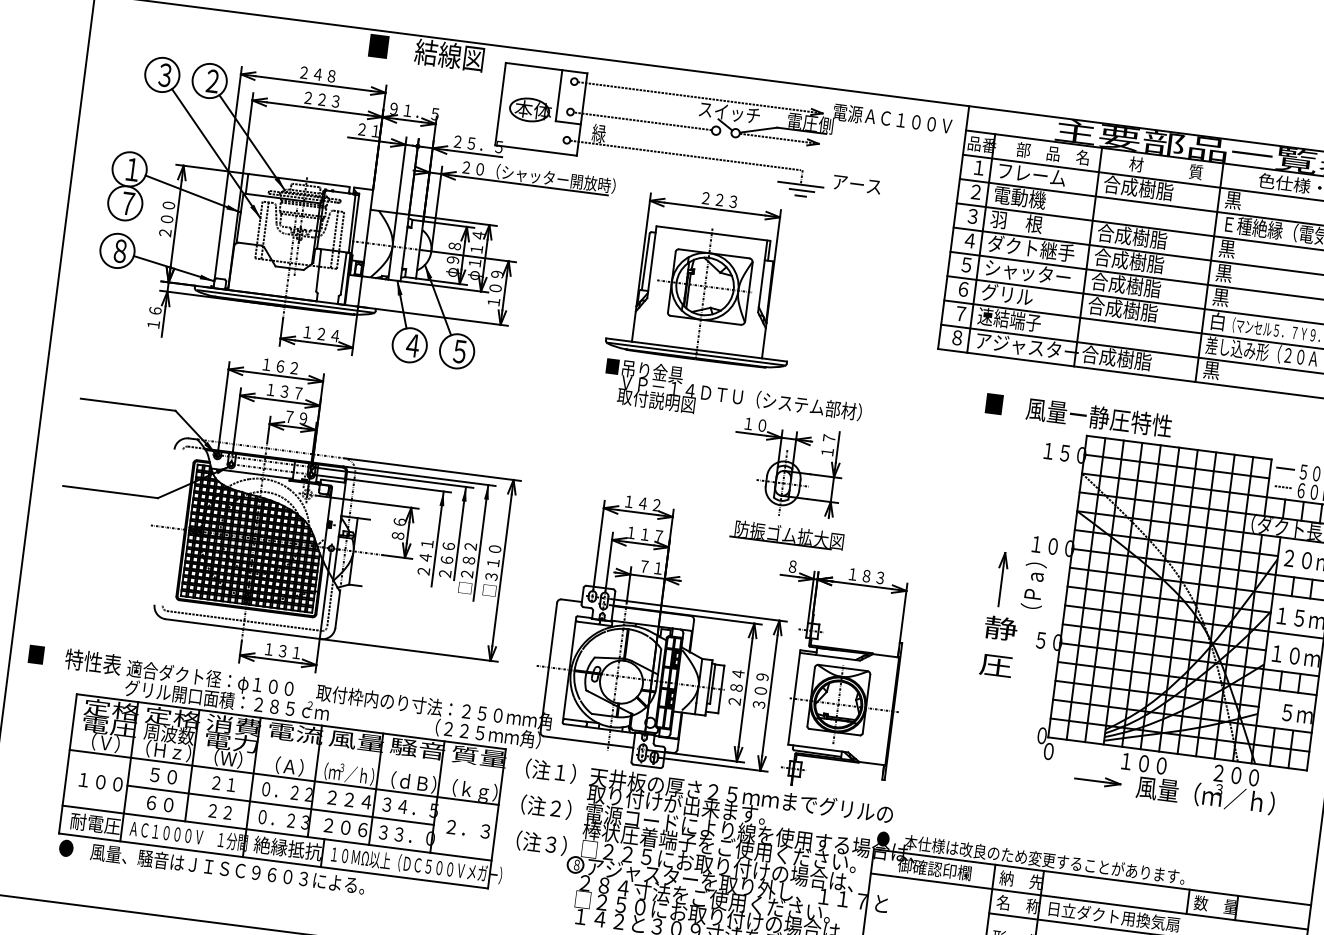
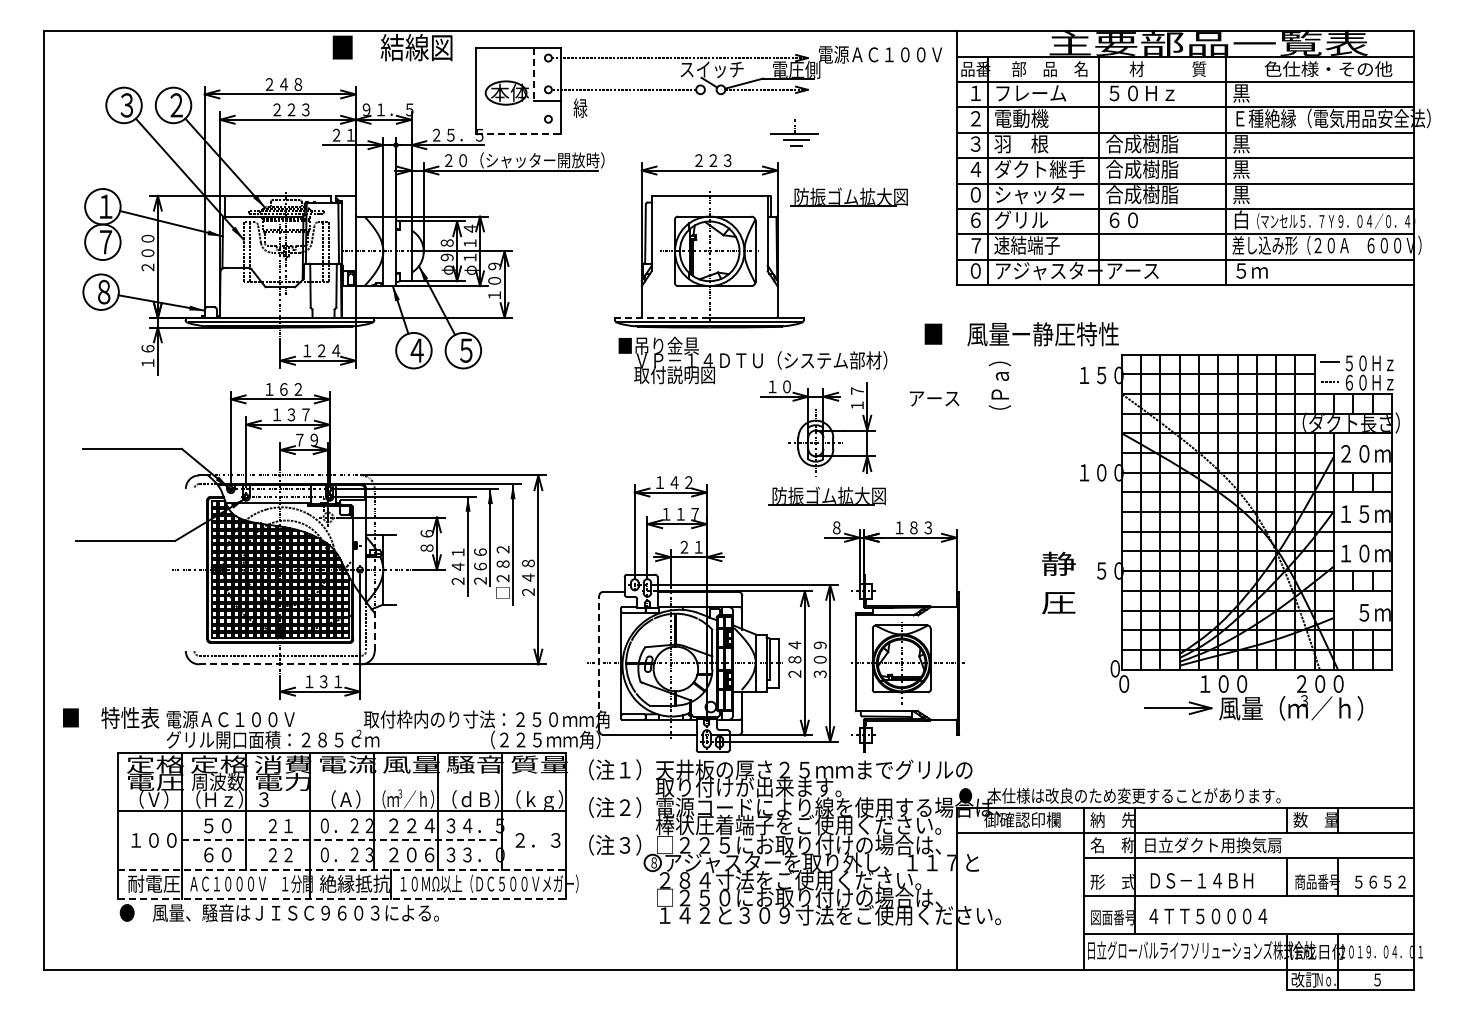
line: (559, 95) -> (534, 74), solid -> dashed
line: (536, 150) -> (518, 133), solid -> dashed
line: (685, 155) -> (672, 119), removed
text: (857, 184) -> (934, 398), moved
text: (1138, 187) -> (1142, 92), 合成樹脂 -> ５０Ｈｚ
part: (844, 250) -> (848, 196), added
text: (966, 264) -> (975, 194), ５ -> ０
text: (1123, 309) -> (1142, 219), 合成樹脂 -> ６０
text: (957, 337) -> (975, 270), ８ -> ０
line: (650, 343) -> (661, 317), solid -> dashed
text: (1117, 357) -> (1142, 270), 合成樹脂 -> アース
text: (1220, 372) -> (1250, 271), 黒 -> ５ｍ
text: (1078, 415) -> (1021, 334), moved
text: (644, 565) -> (684, 546), ７１ -> ２１
text: (492, 570) -> (528, 571), □３１０ -> ２４８
part: (1002, 578) -> (1053, 512), removed
text: (1033, 585) -> (999, 385), moved
line: (337, 610) -> (374, 632), solid -> dashed
line: (243, 629) -> (280, 664), solid -> dashed
line: (549, 666) -> (599, 662), solid -> dashed
text: (209, 679) -> (252, 720), 適合ダクト径：φ１００ -> 電源ＡＣ１００Ｖ
text: (224, 758) -> (277, 799), （Ｗ） -> ３
part: (1097, 781) -> (1178, 708), size x1.4
line: (281, 805) -> (342, 840), solid -> dashed
line: (277, 833) -> (342, 869), solid -> dashed
line: (274, 860) -> (342, 898), solid -> dashed

